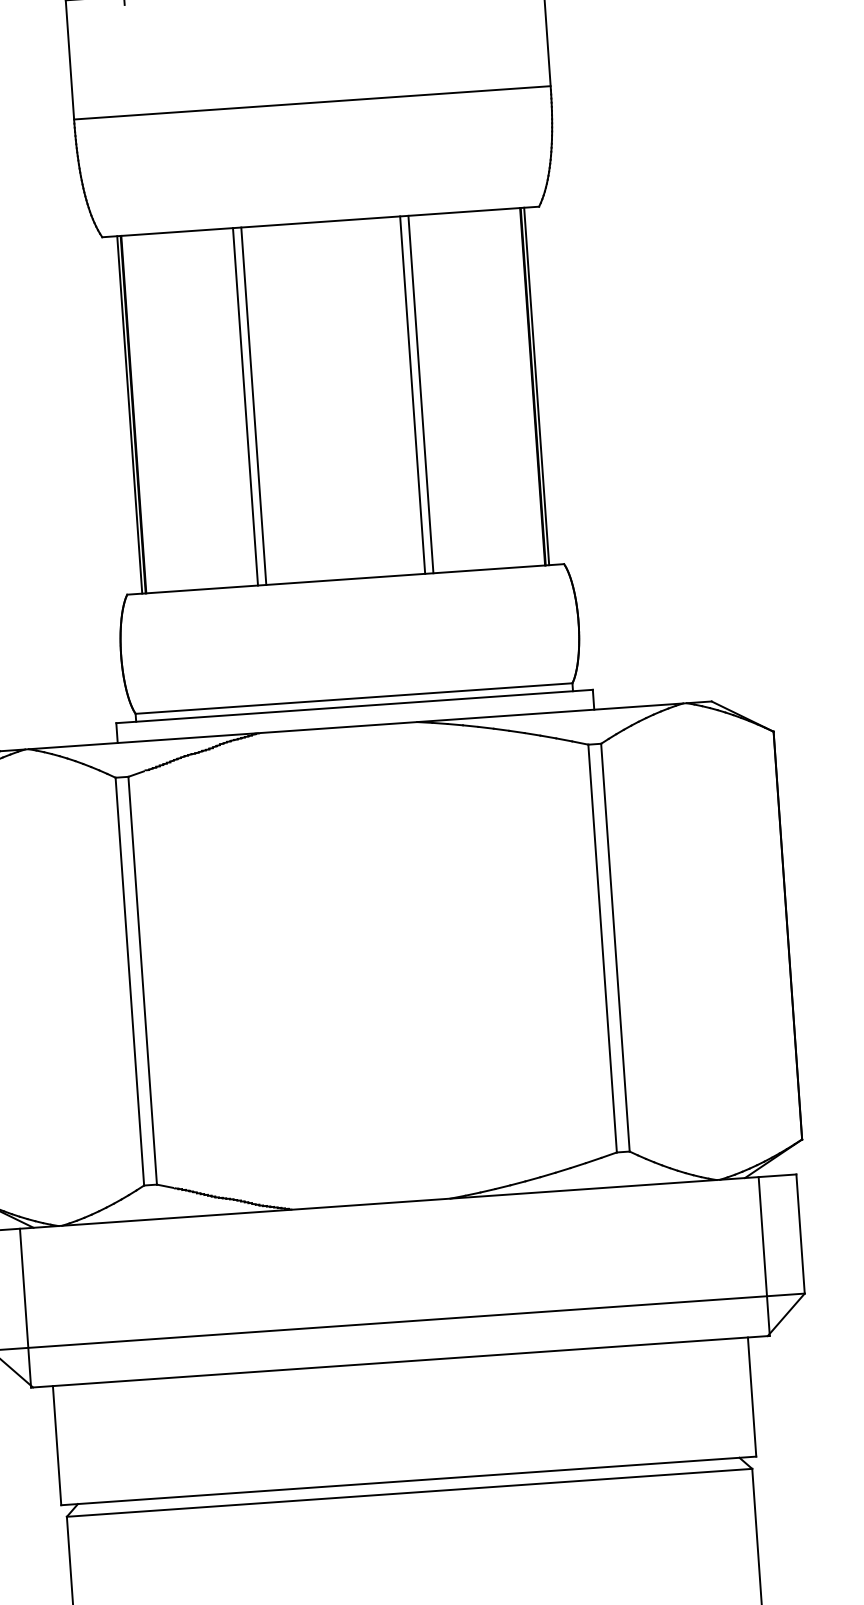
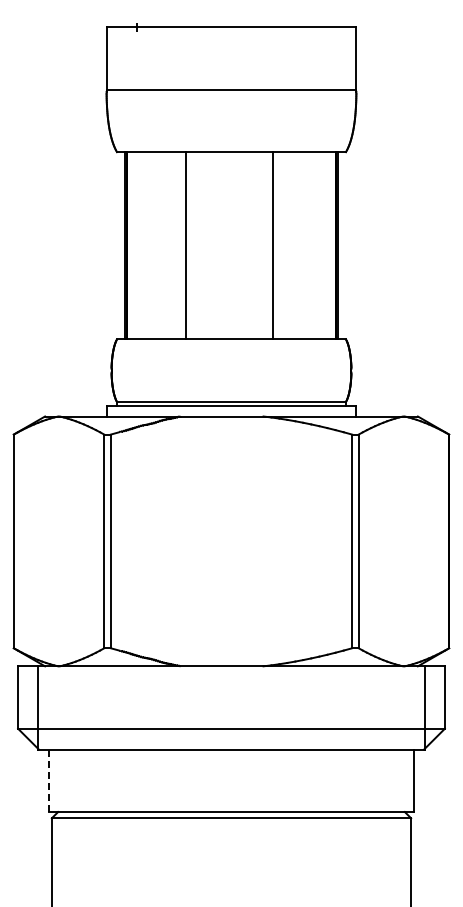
line: (420, 393) -> (277, 245), removed
line: (253, 405) -> (189, 245), removed
line: (57, 1446) -> (49, 781), solid -> dashed

